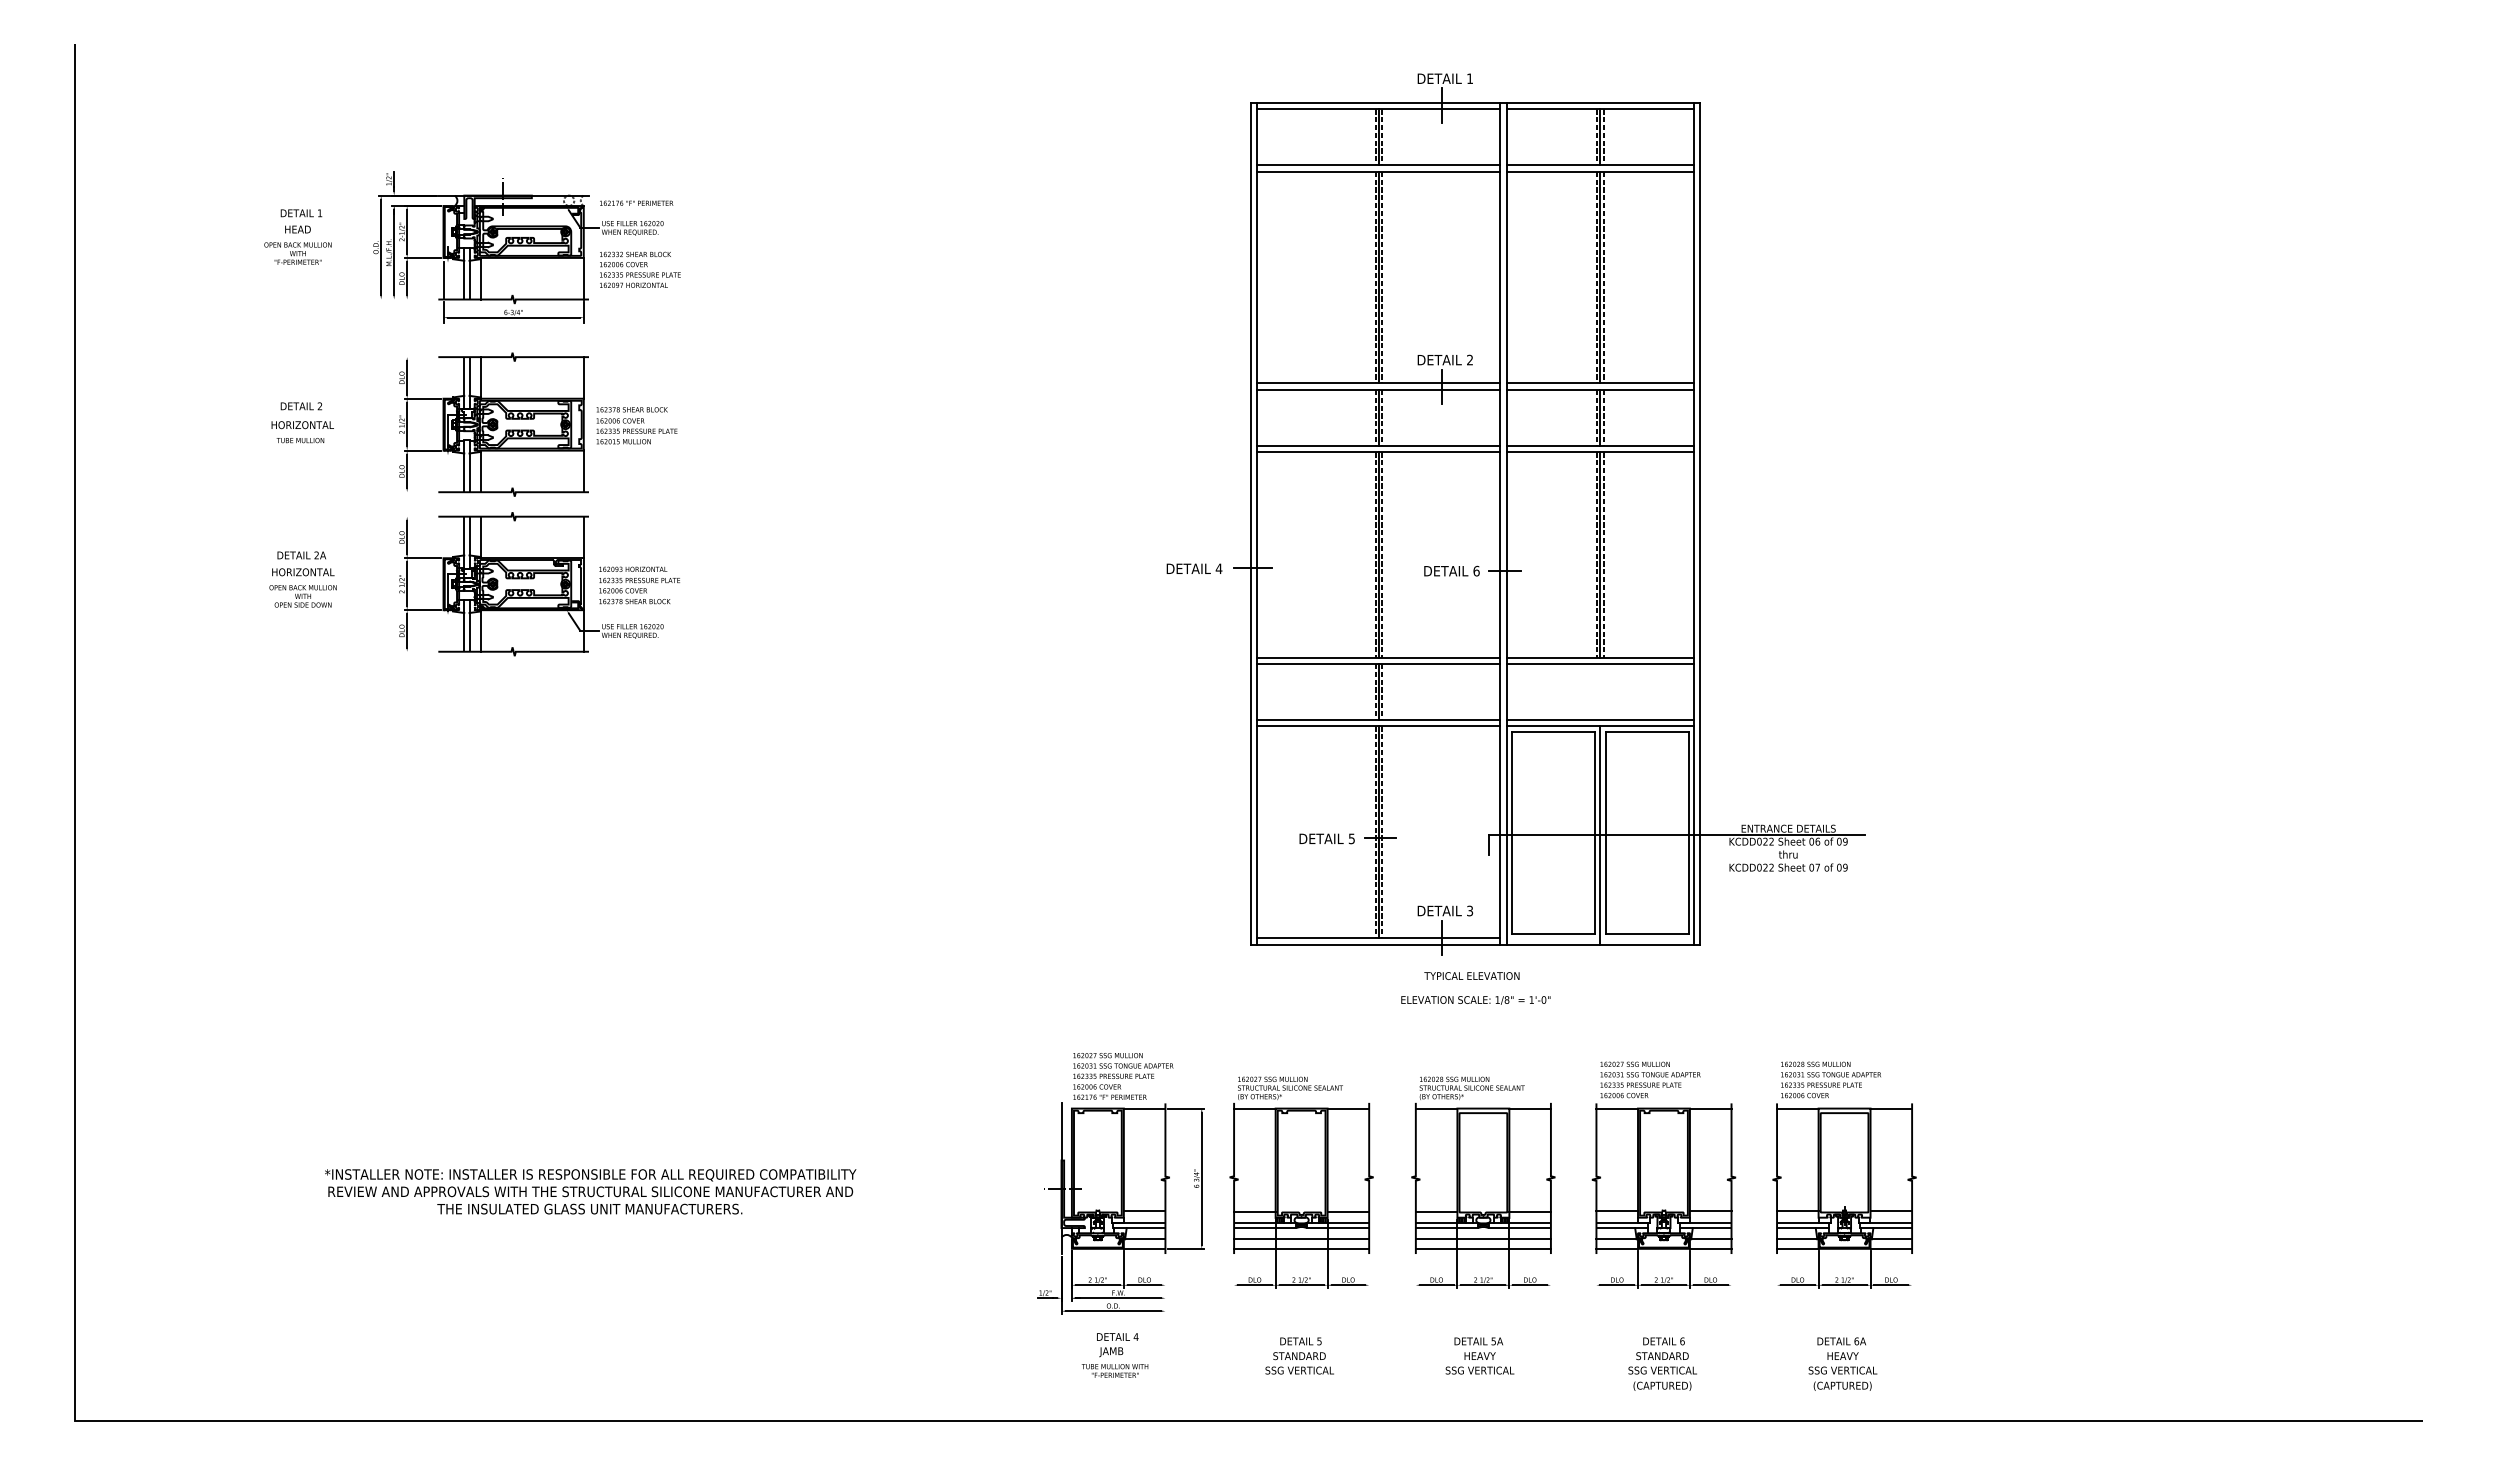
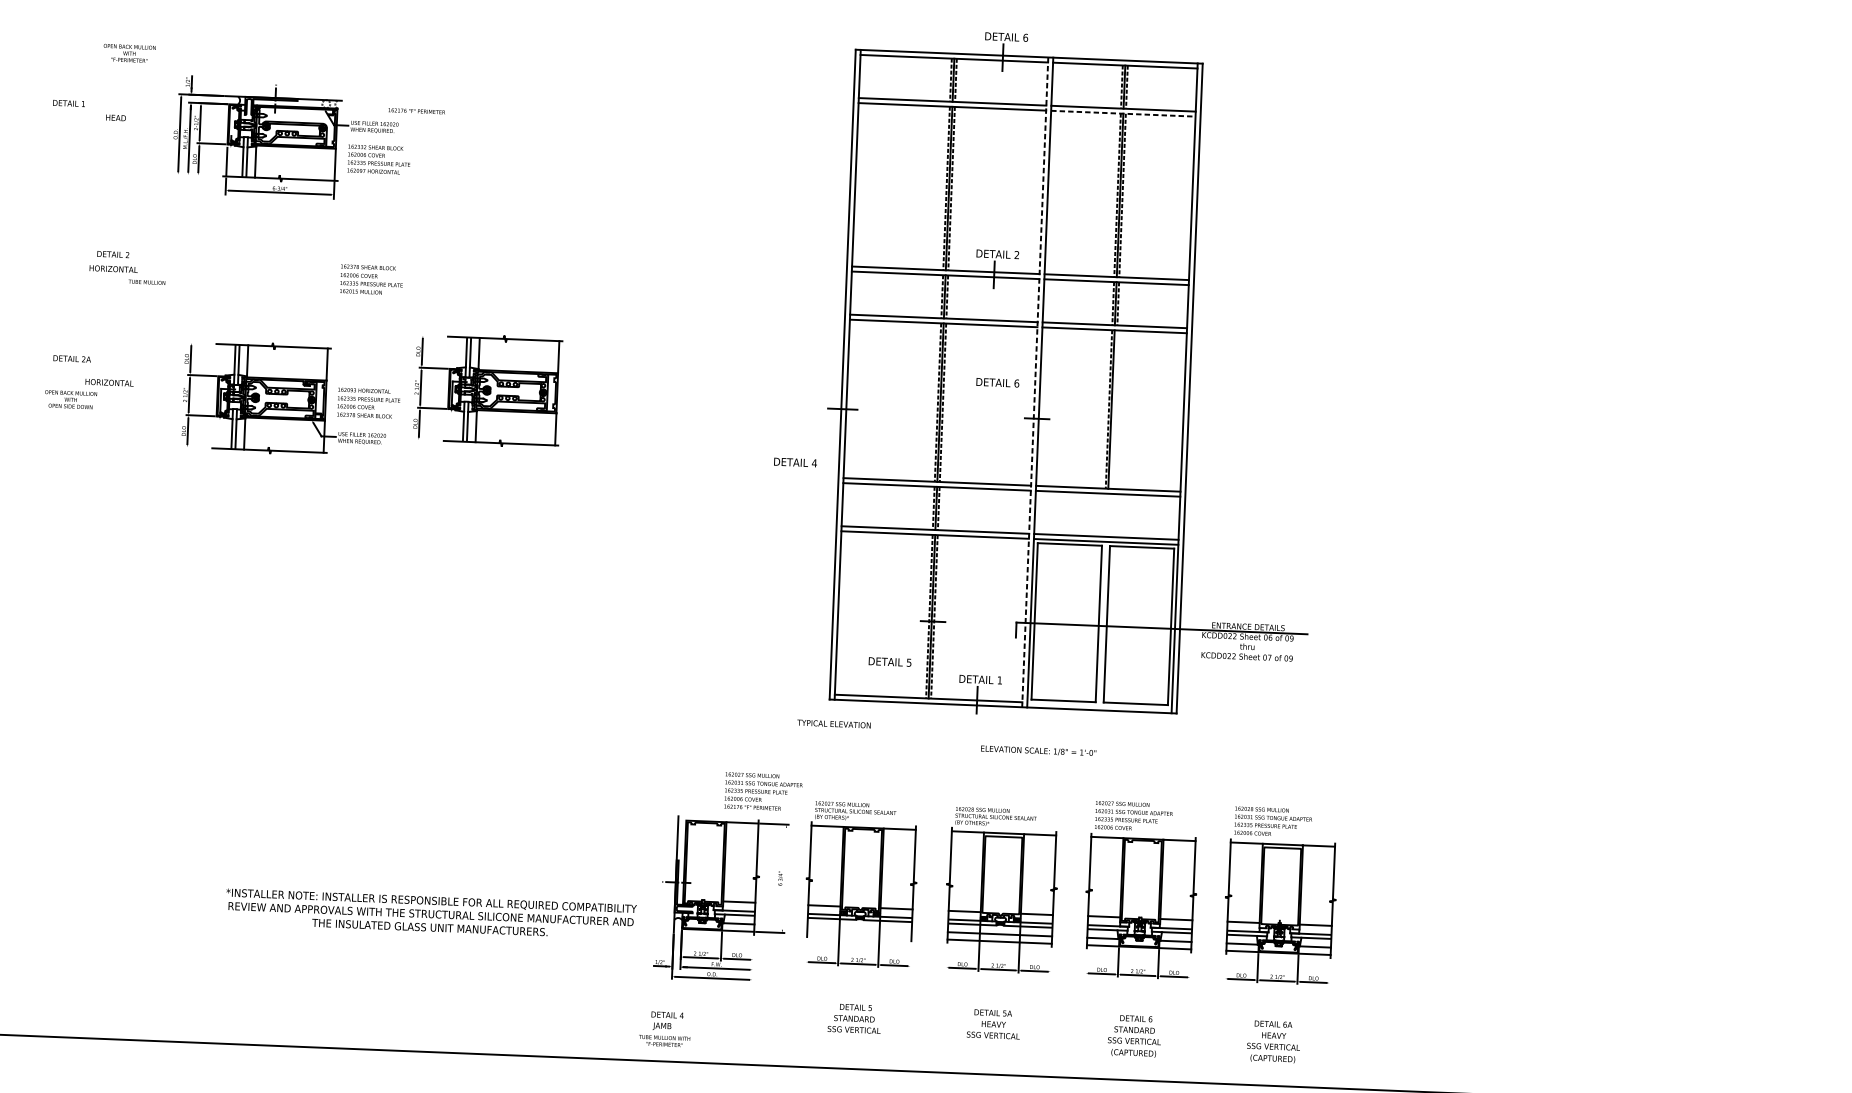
text: (1470, 78) -> (1026, 37), 1 -> 6
line: (1600, 171) -> (1123, 113), solid -> dashed
text: (636, 202) -> (416, 110), moved
text: (301, 213) -> (69, 103), moved
text: (297, 253) -> (129, 53), moved
part: (493, 424) -> (487, 390), moved
text: (300, 440) -> (146, 282), moved
line: (1500, 523) -> (1035, 382), solid -> dashed
line: (1603, 554) -> (1113, 409), removed
text: (301, 555) -> (71, 358), moved
text: (1194, 568) -> (795, 462), moved
text: (1451, 570) -> (997, 382), moved
text: (302, 596) -> (70, 399), moved
line: (1600, 835) -> (1102, 626), removed
text: (1326, 838) -> (889, 661), moved
text: (1470, 910) -> (1000, 680), 3 -> 1
text: (1471, 975) -> (833, 723), moved
text: (1475, 1000) -> (1038, 751), moved
text: (1123, 1076) -> (763, 791), moved
line: (1201, 1178) -> (784, 878), removed
text: (590, 1191) -> (430, 913), moved
line: (1301, 1239) -> (859, 928), removed
line: (1301, 1248) -> (859, 935), removed
text: (1114, 1355) -> (664, 1029), moved

